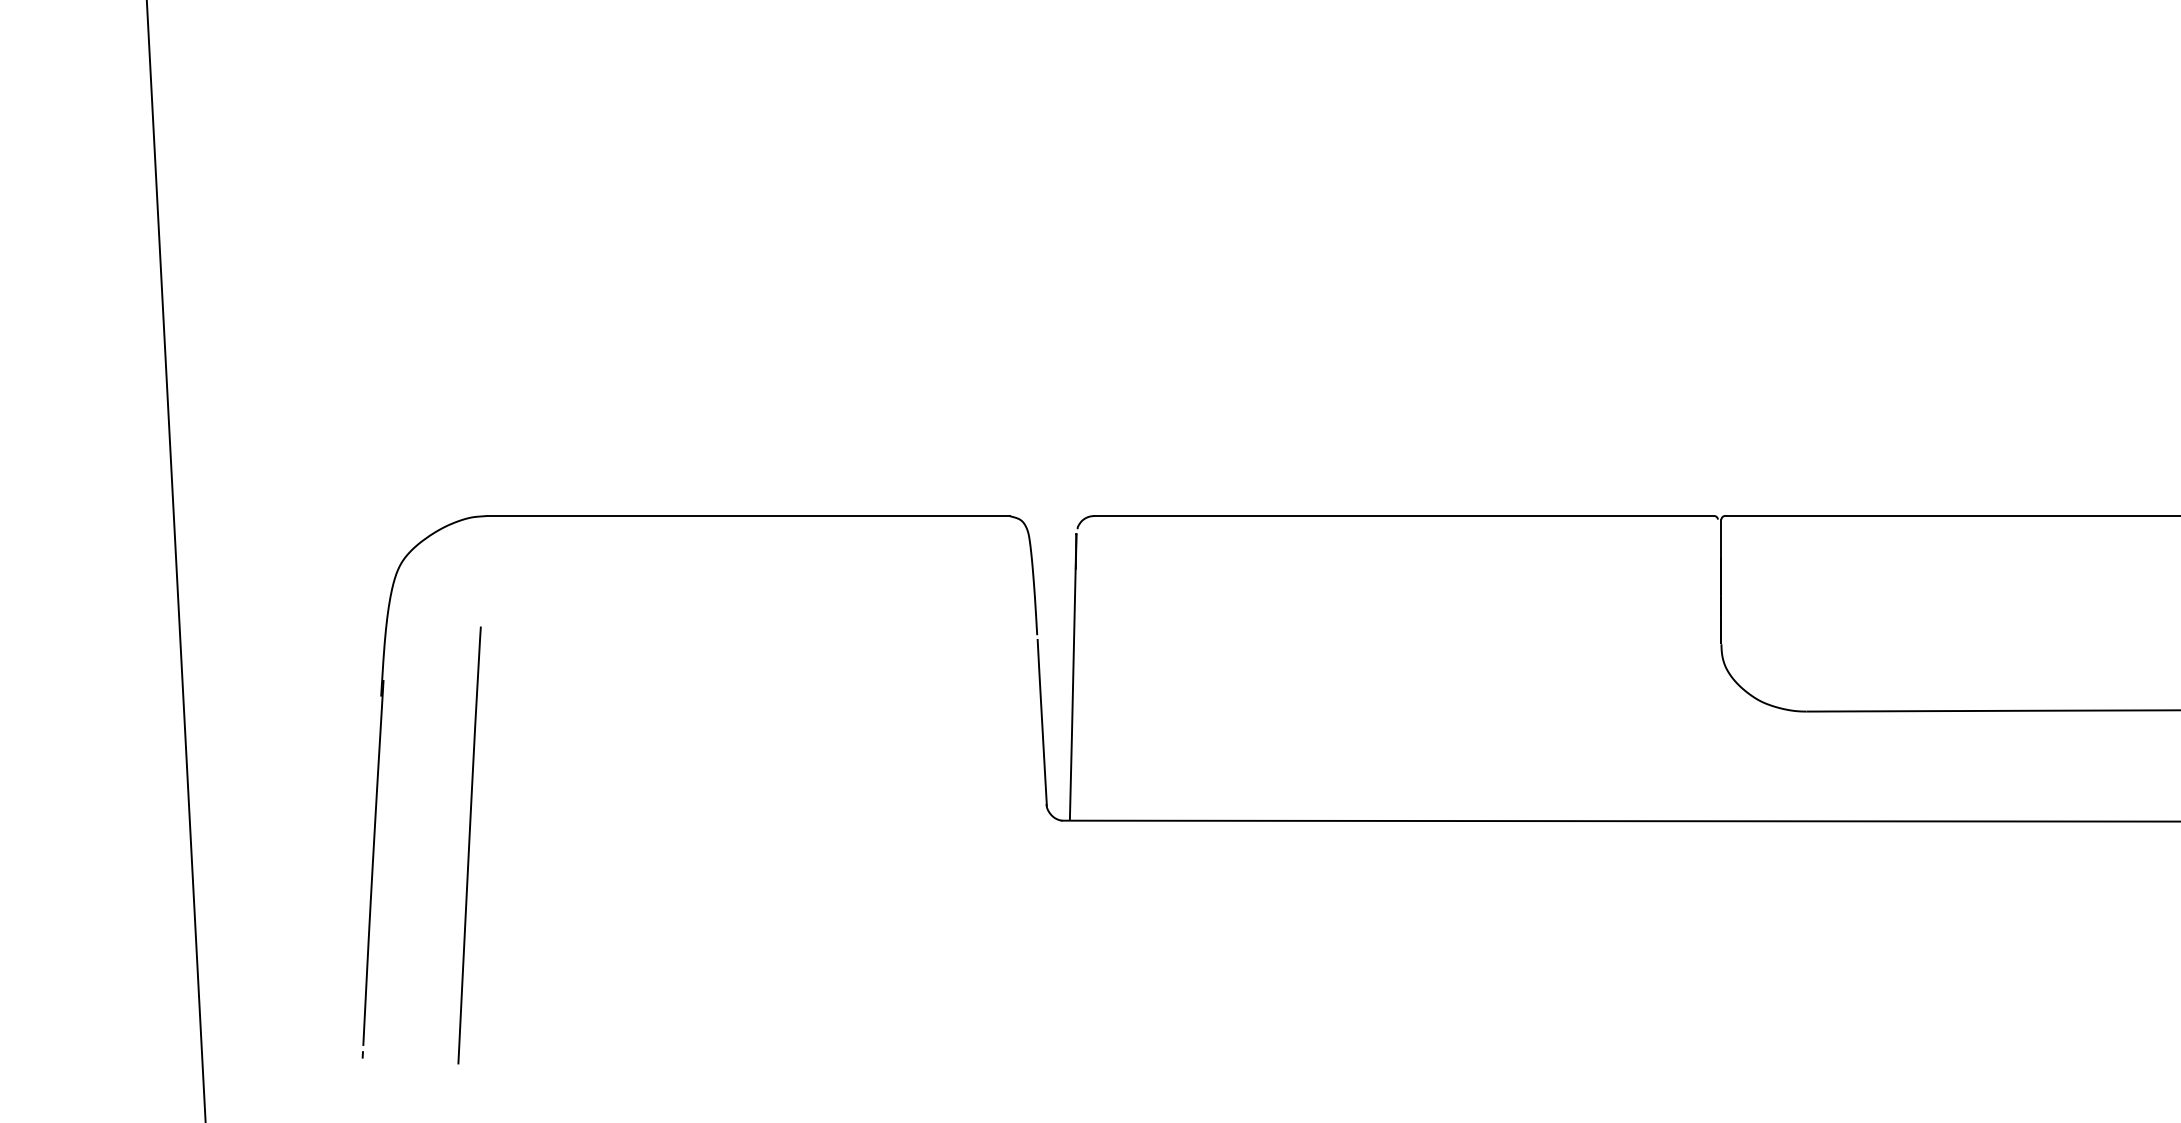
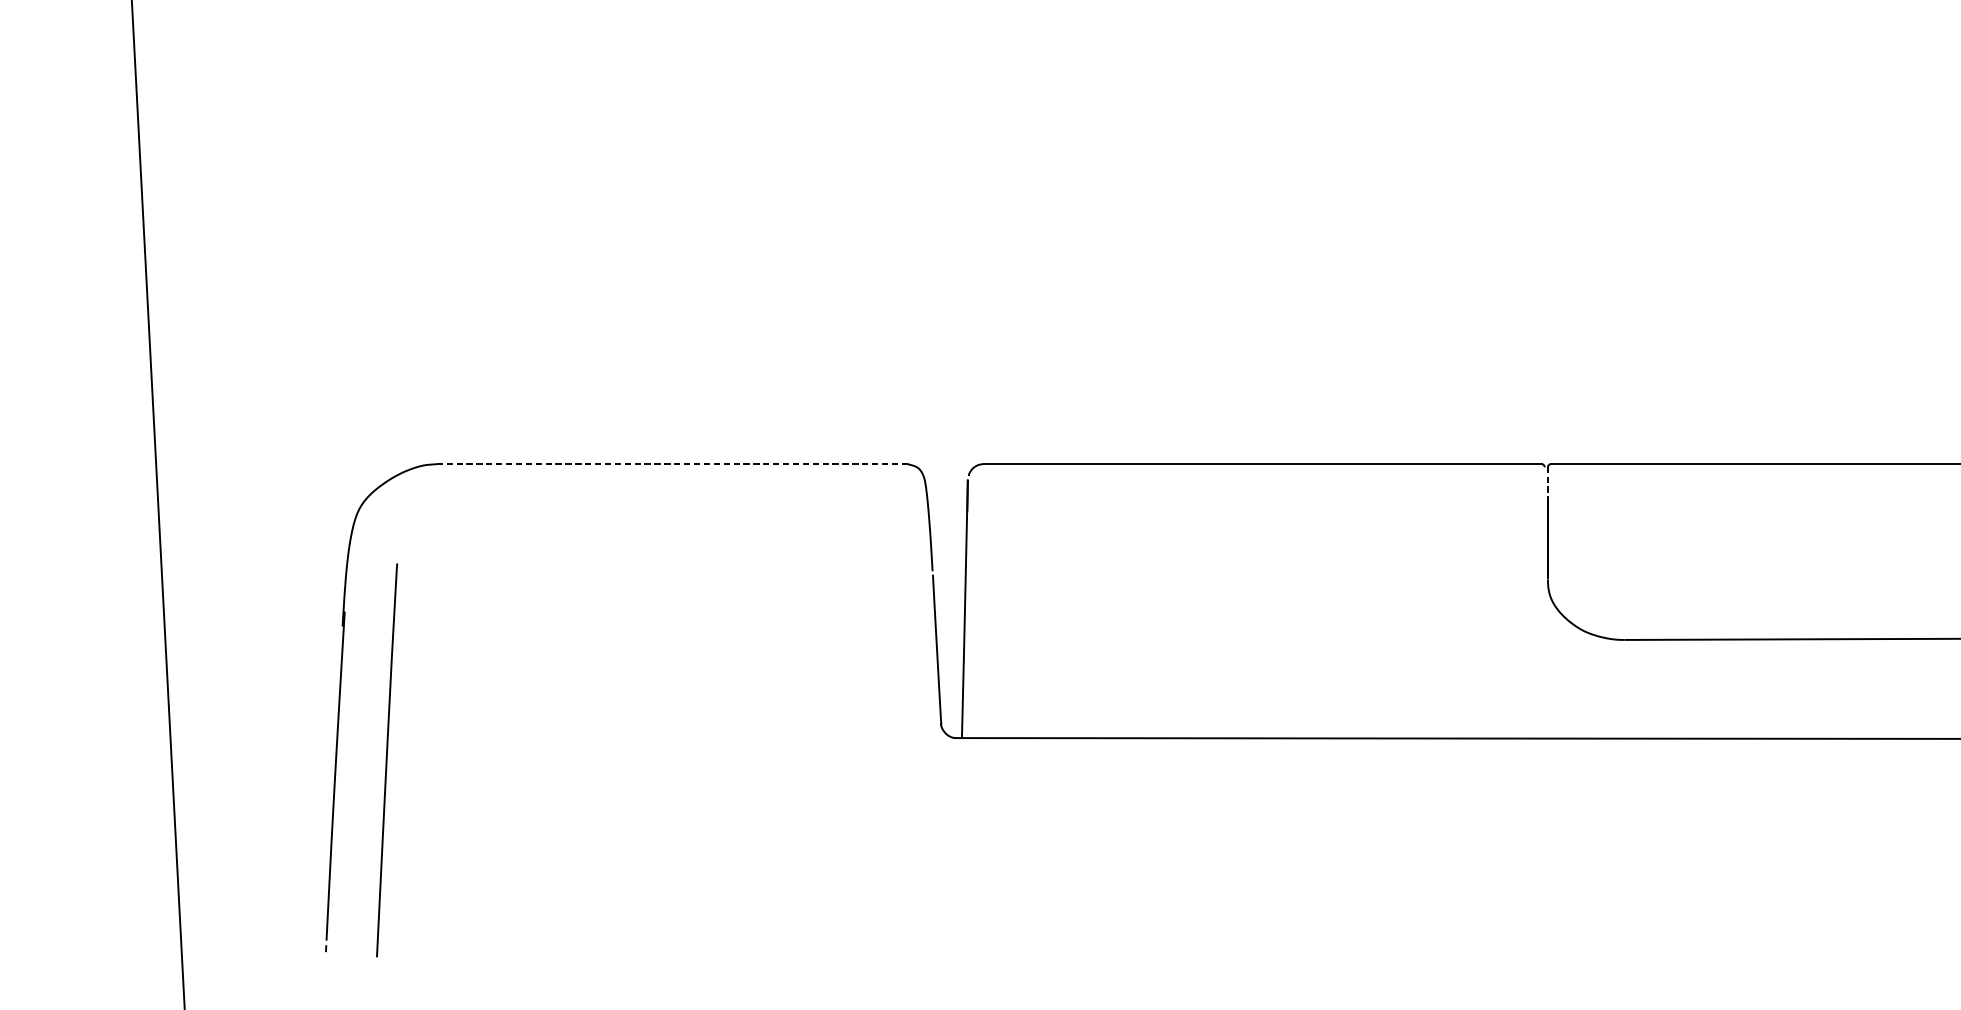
line: (748, 516) -> (672, 464), solid -> dashed
line: (1721, 539) -> (1547, 485), solid -> dashed
line: (469, 845) -> (386, 760), moved

